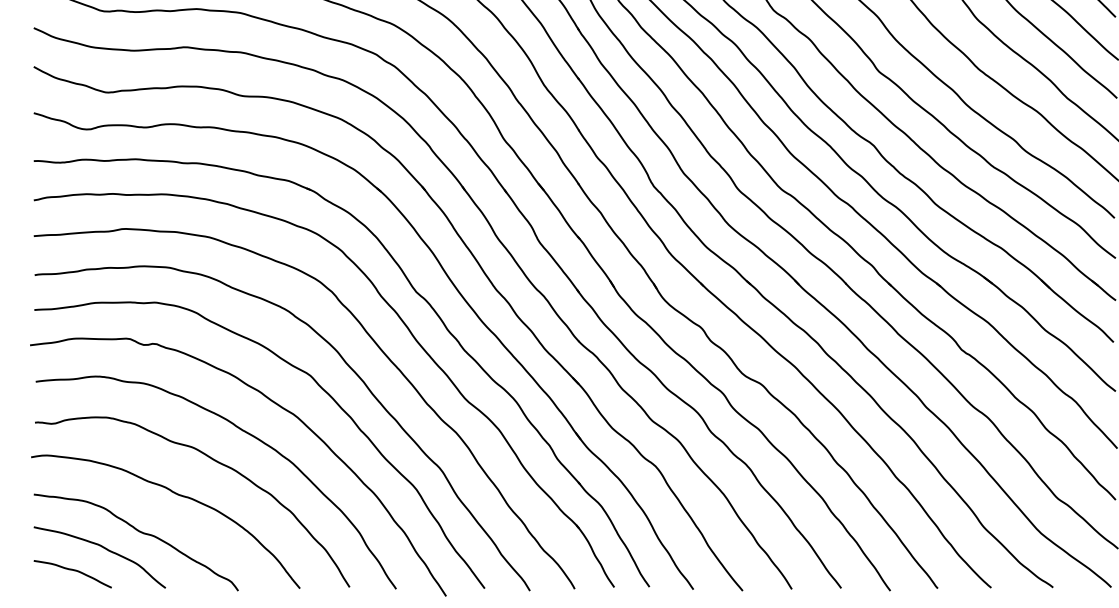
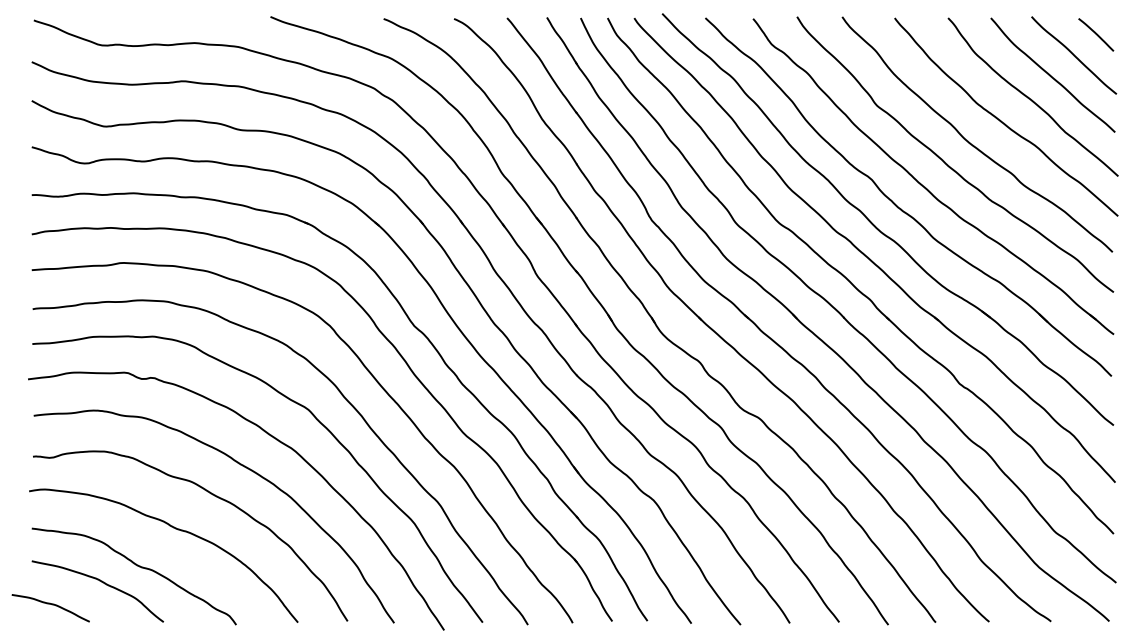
curve: (74, 571) -> (52, 605), moved

